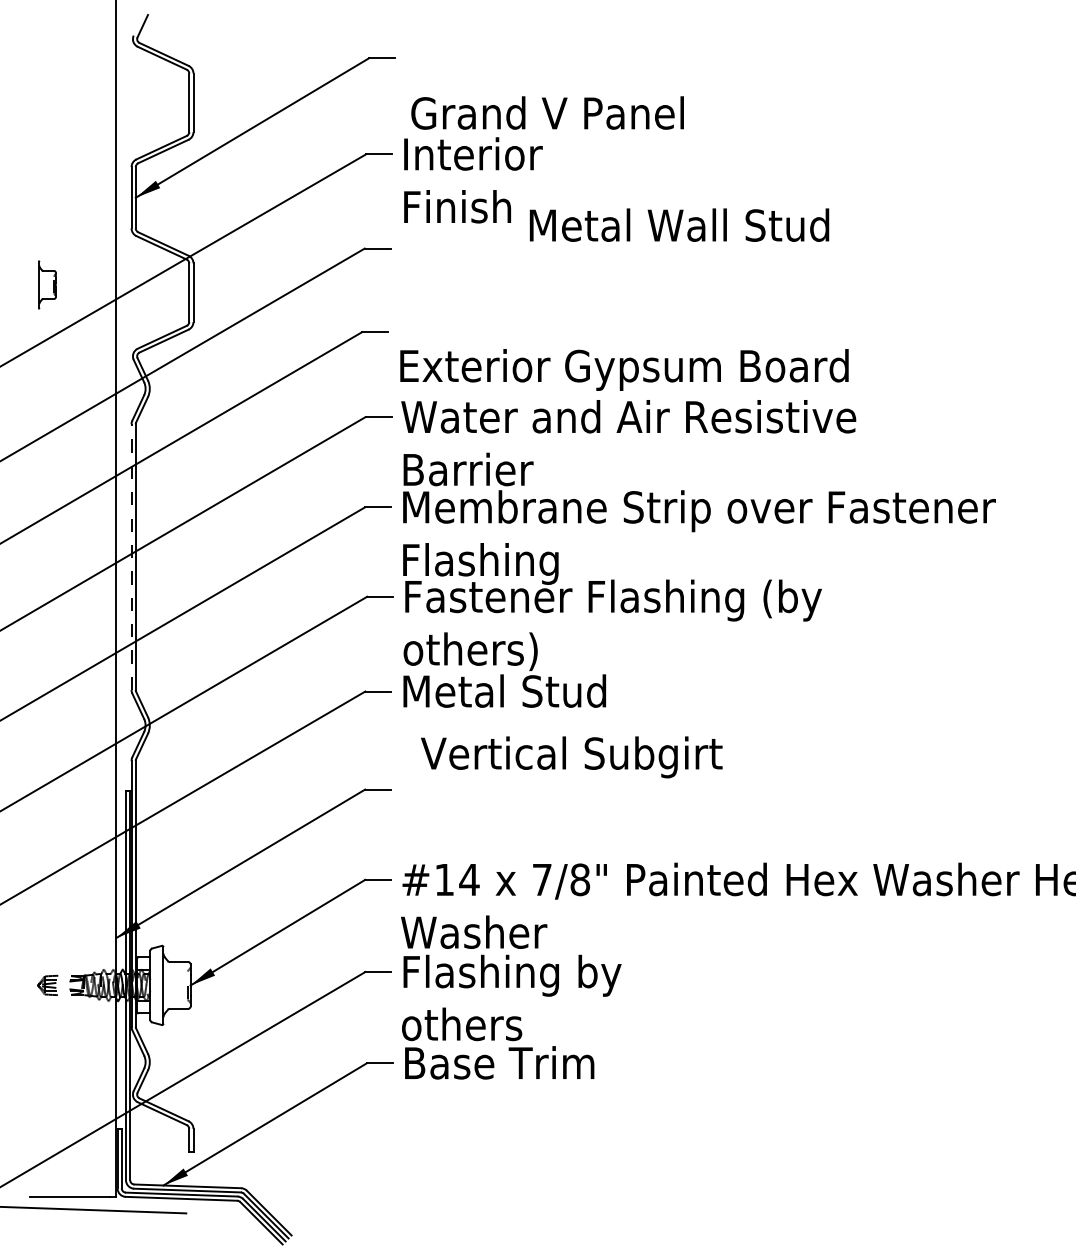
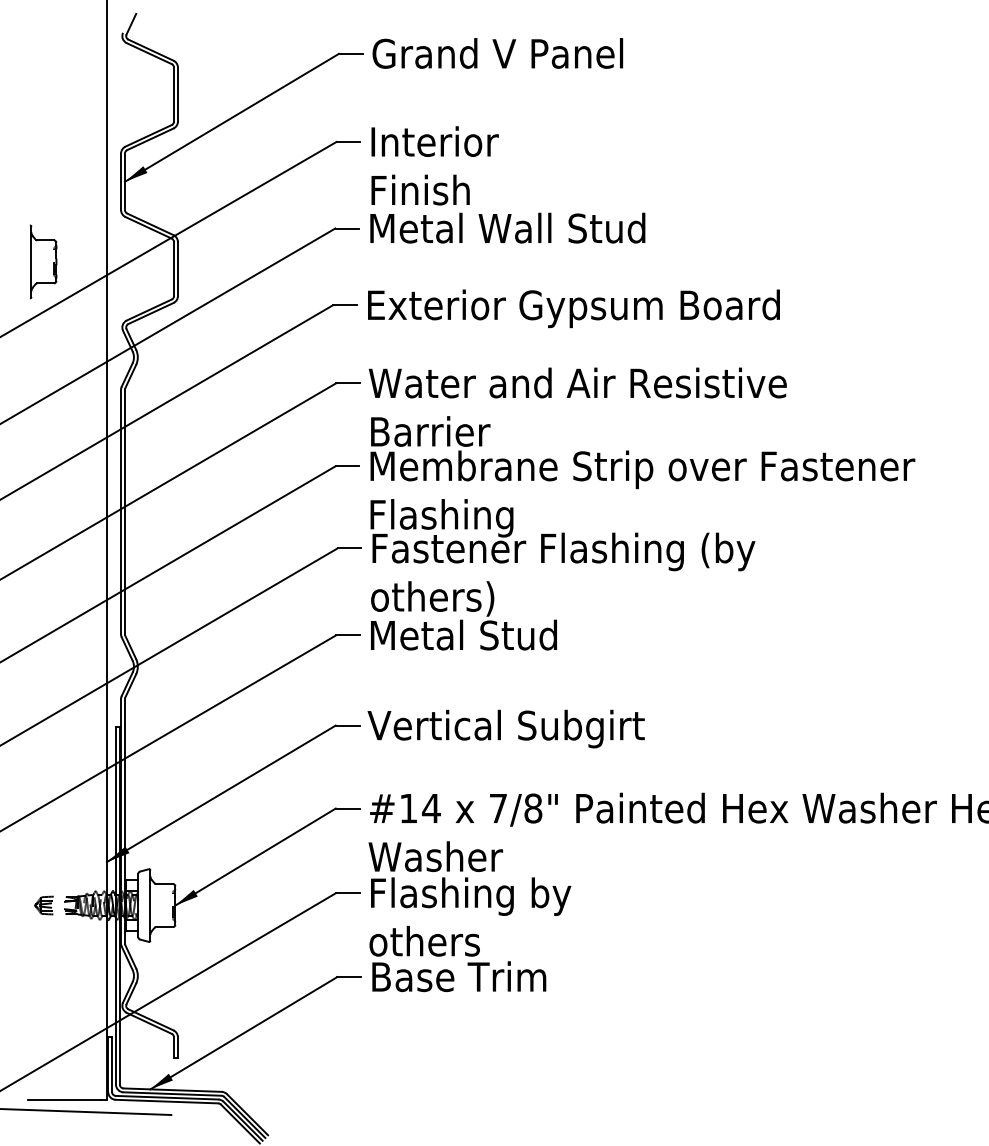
text: (547, 112) -> (497, 52), moved
text: (679, 224) -> (507, 227), moved
part: (47, 284) -> (43, 261), size x1.67
text: (624, 369) -> (573, 308), moved
line: (131, 557) -> (121, 512), dashed -> solid
text: (571, 757) -> (505, 729), moved

